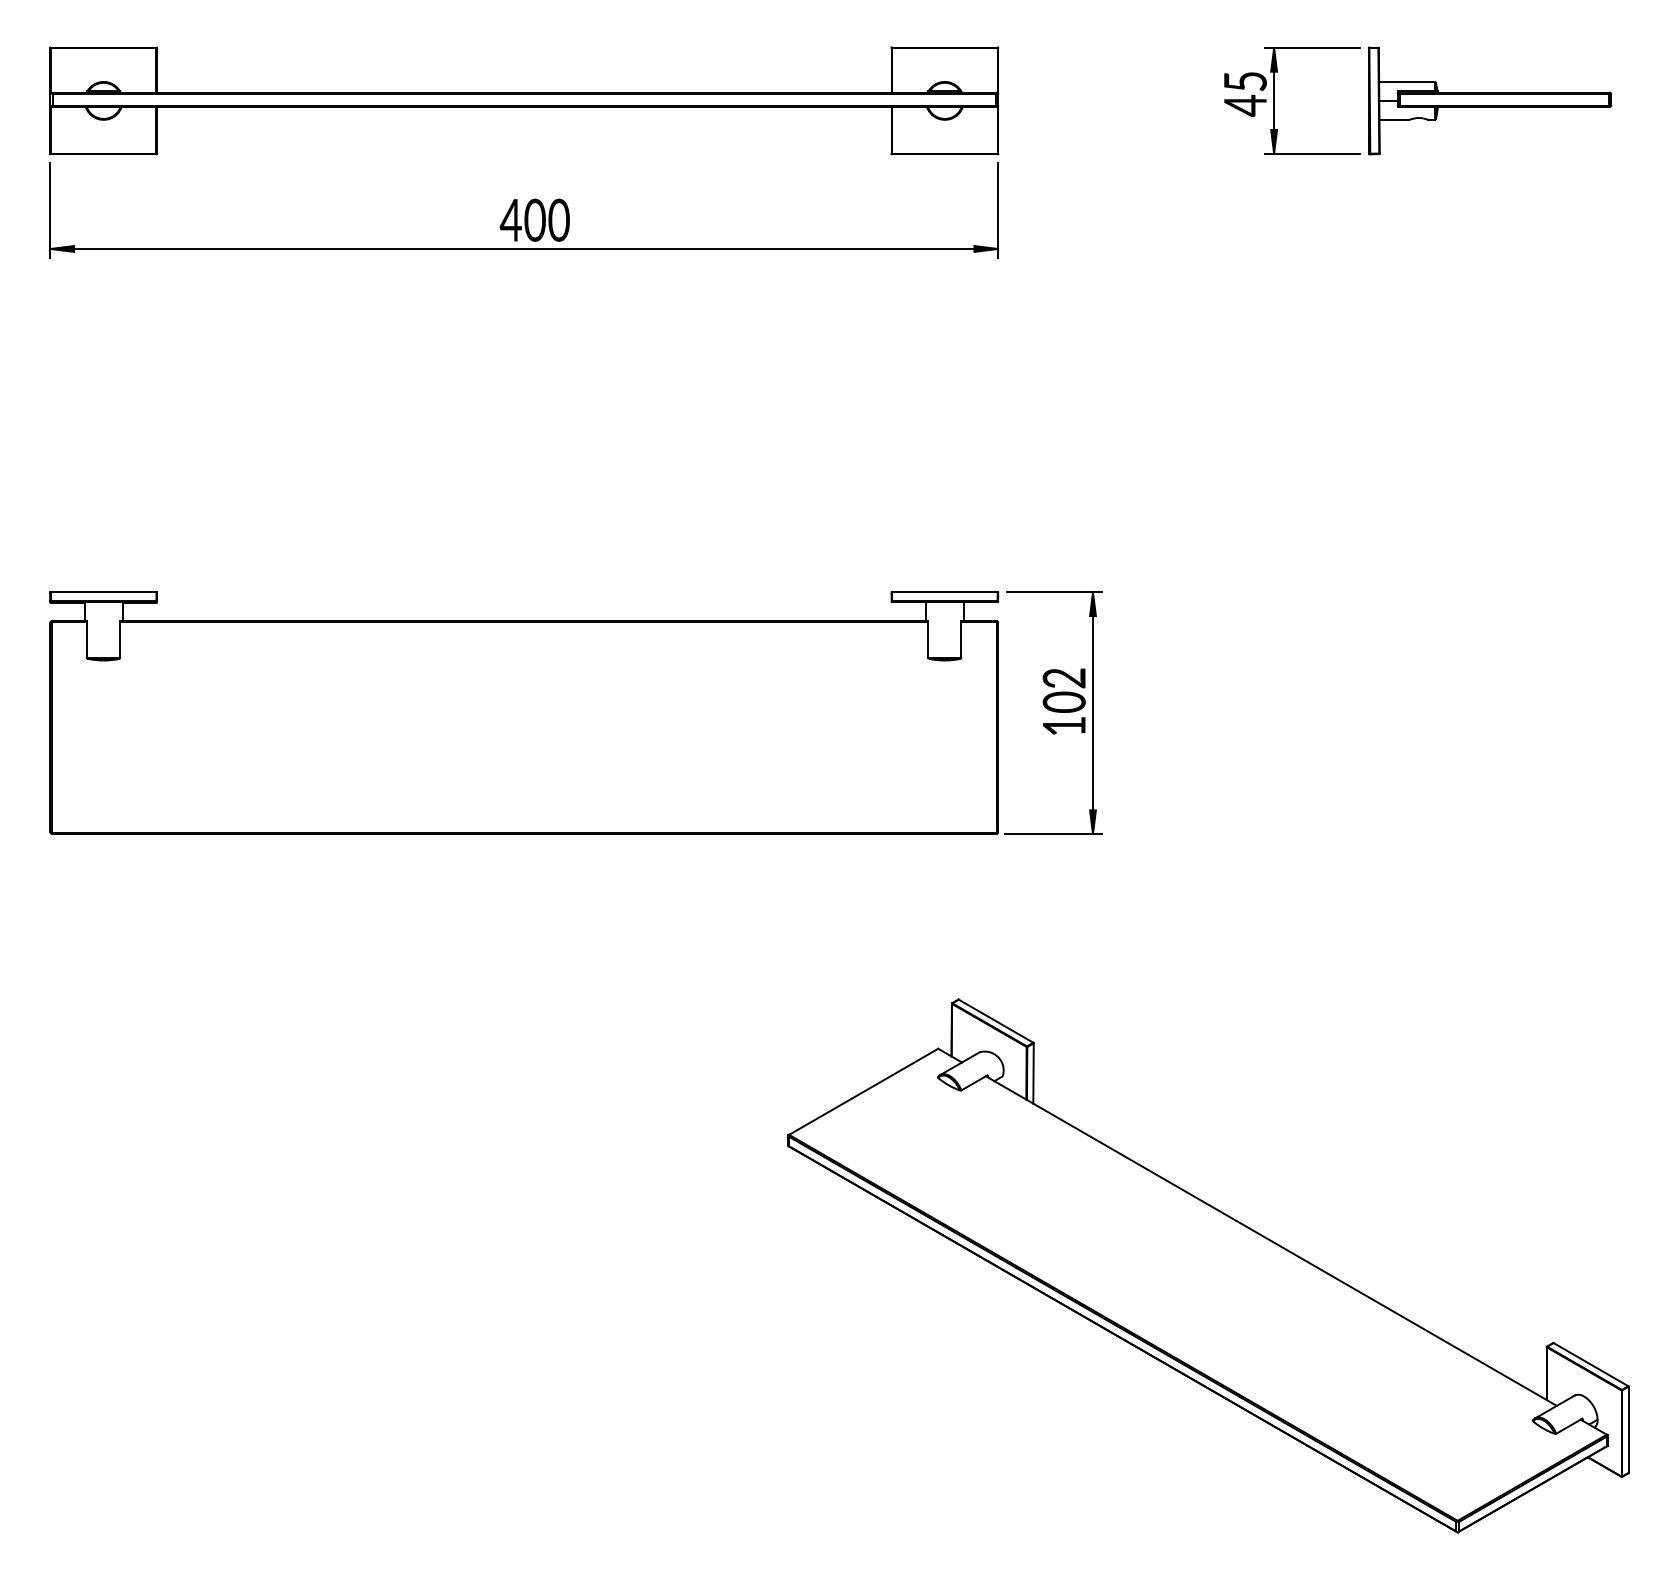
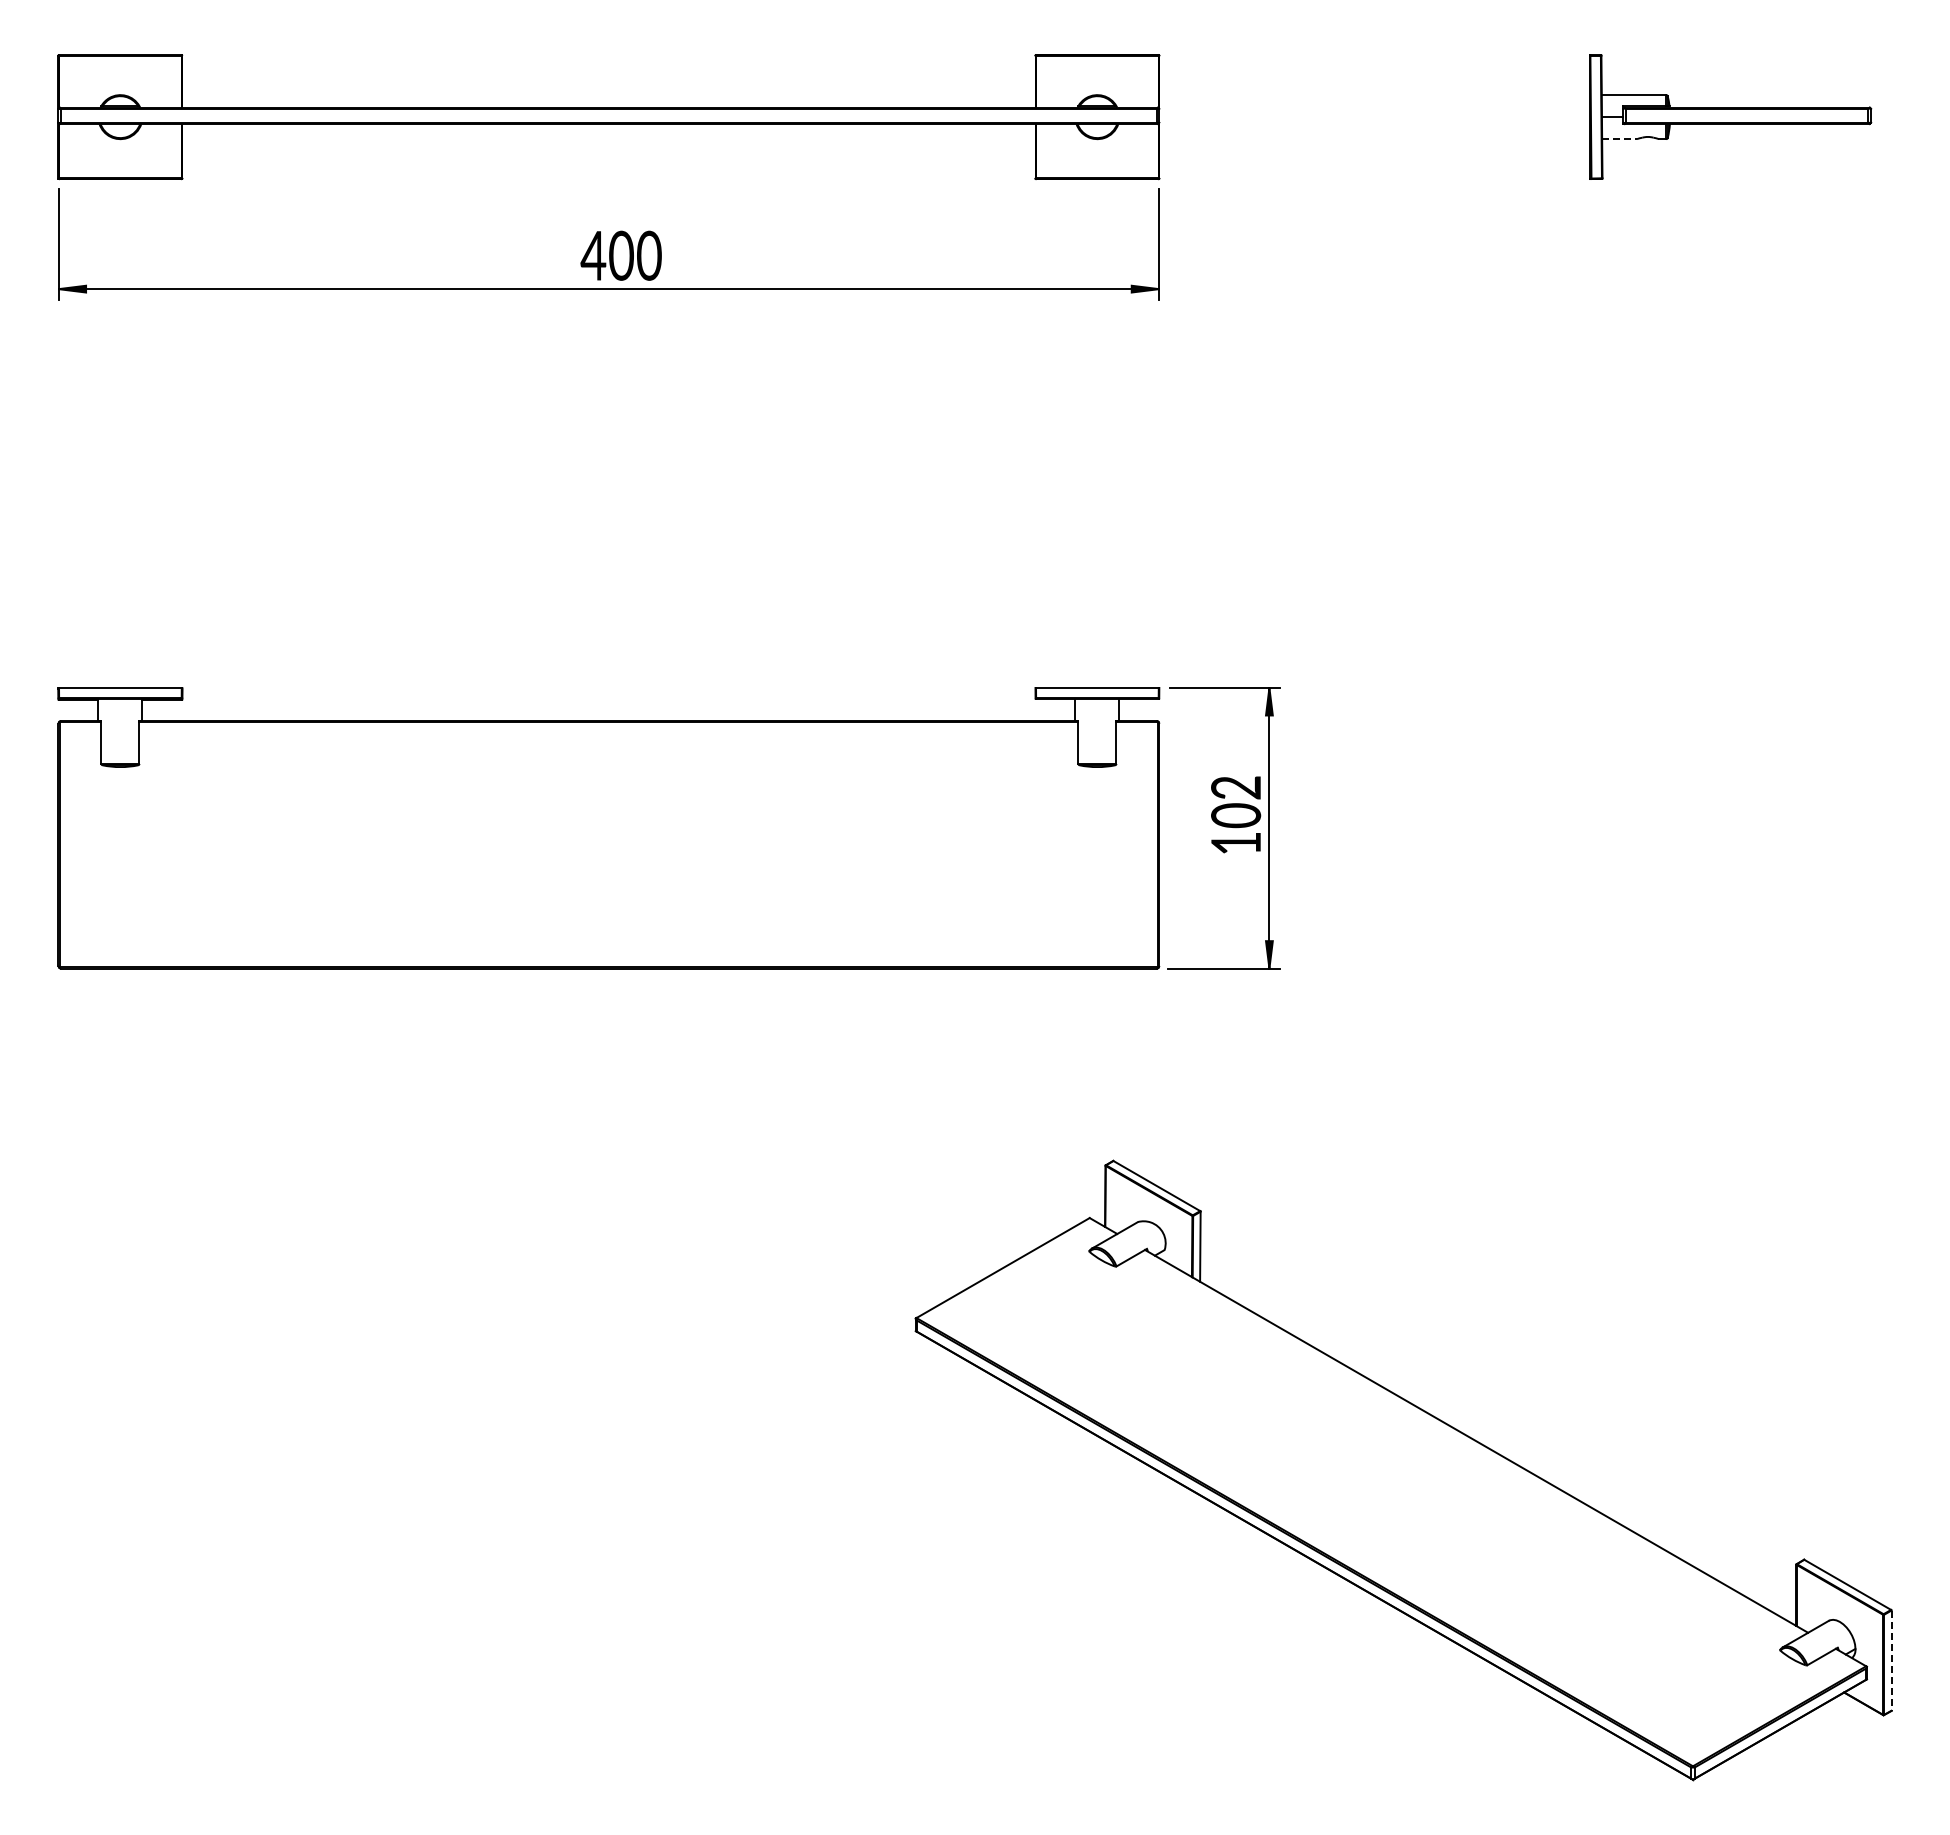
part: (1274, 101) -> (1480, 117), removed
line: (1395, 120) -> (1620, 139), solid -> dashed
line: (1628, 1430) -> (1891, 1661), solid -> dashed

